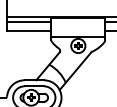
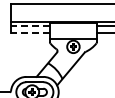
line: (28, 22) -> (29, 26), solid -> dashed
line: (28, 30) -> (29, 33), solid -> dashed

